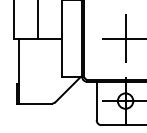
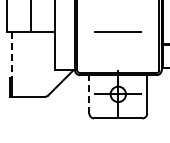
line: (125, 38) -> (118, 31), removed
line: (19, 61) -> (12, 54), solid -> dashed
line: (96, 100) -> (89, 93), solid -> dashed

